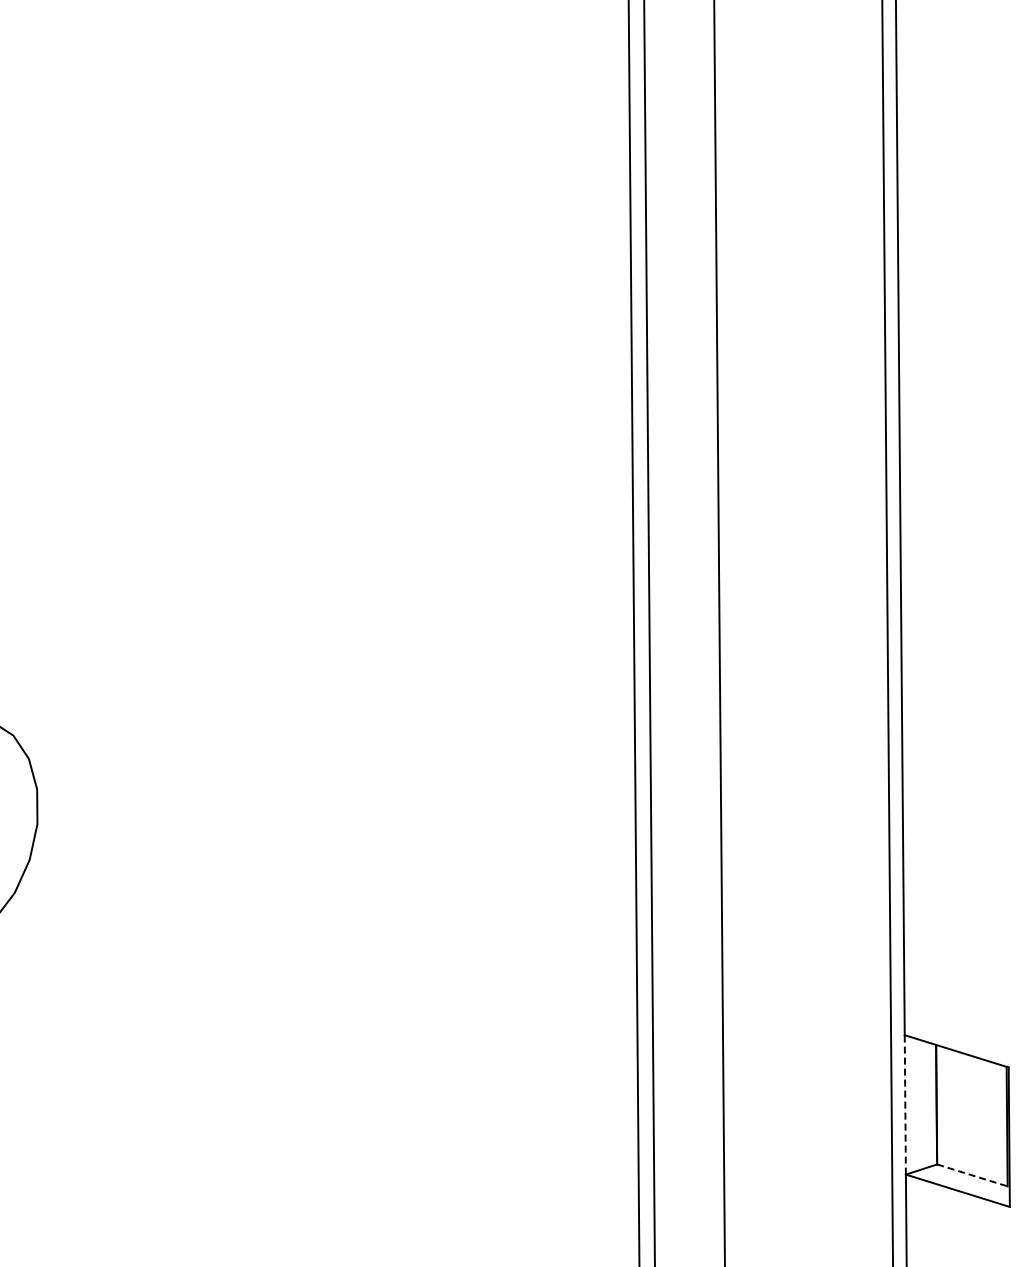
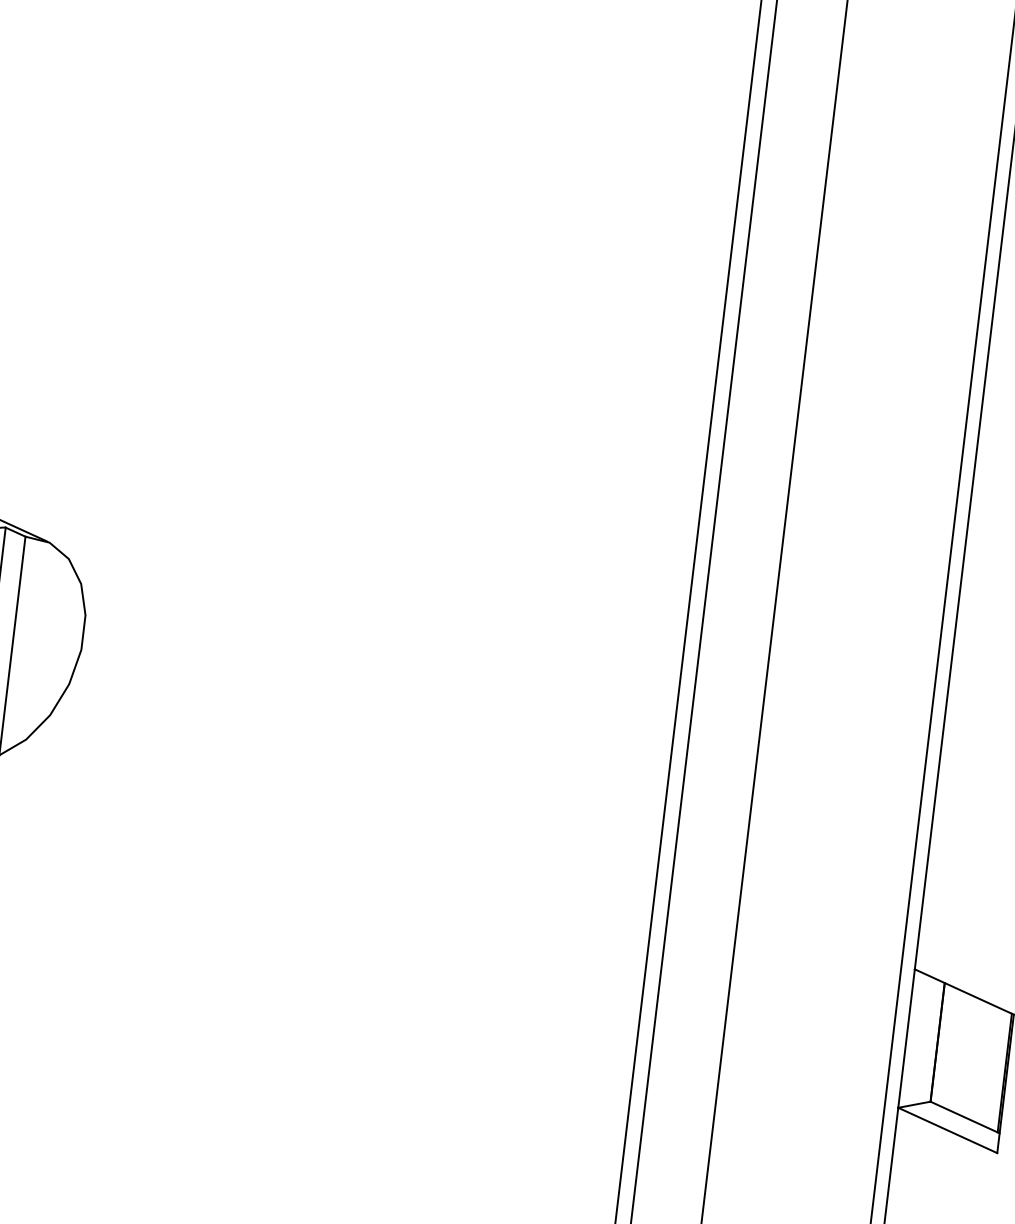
line: (905, 1104) -> (906, 1038), dashed -> solid
line: (973, 1175) -> (965, 1117), dashed -> solid

